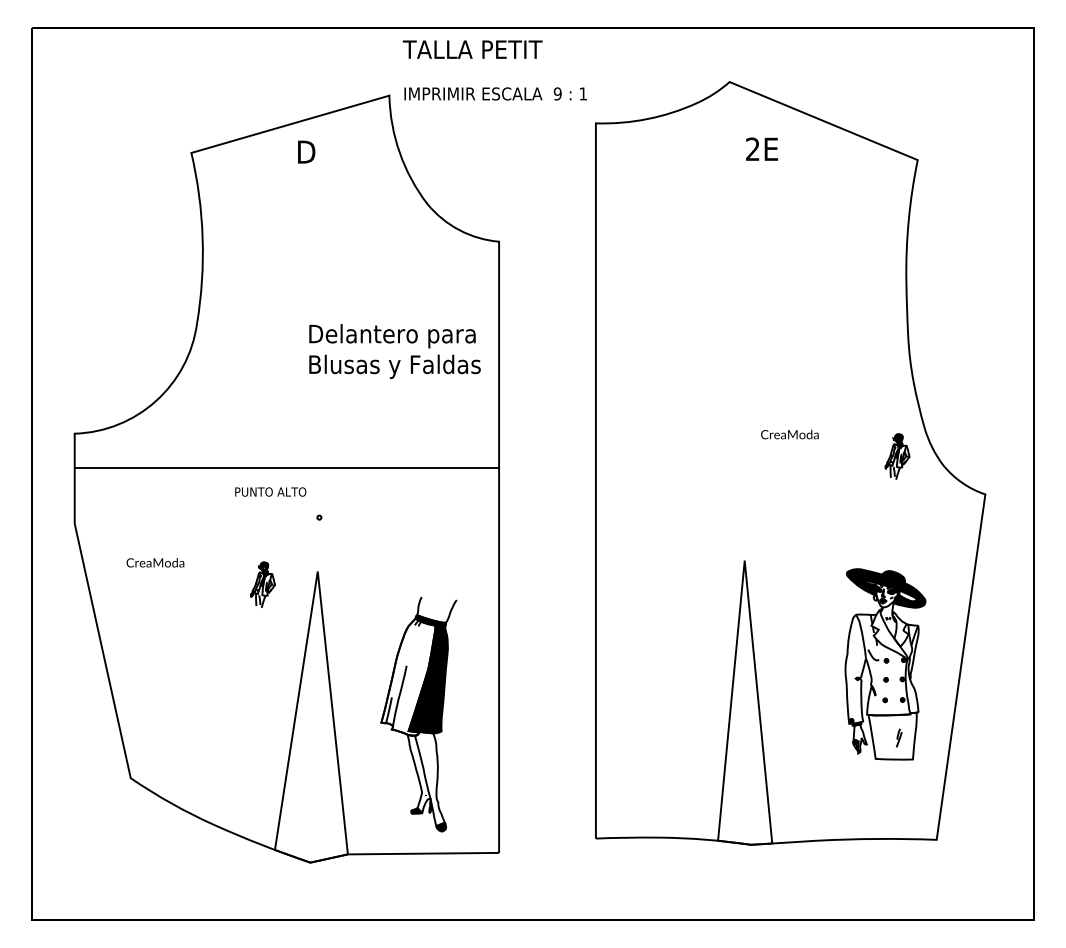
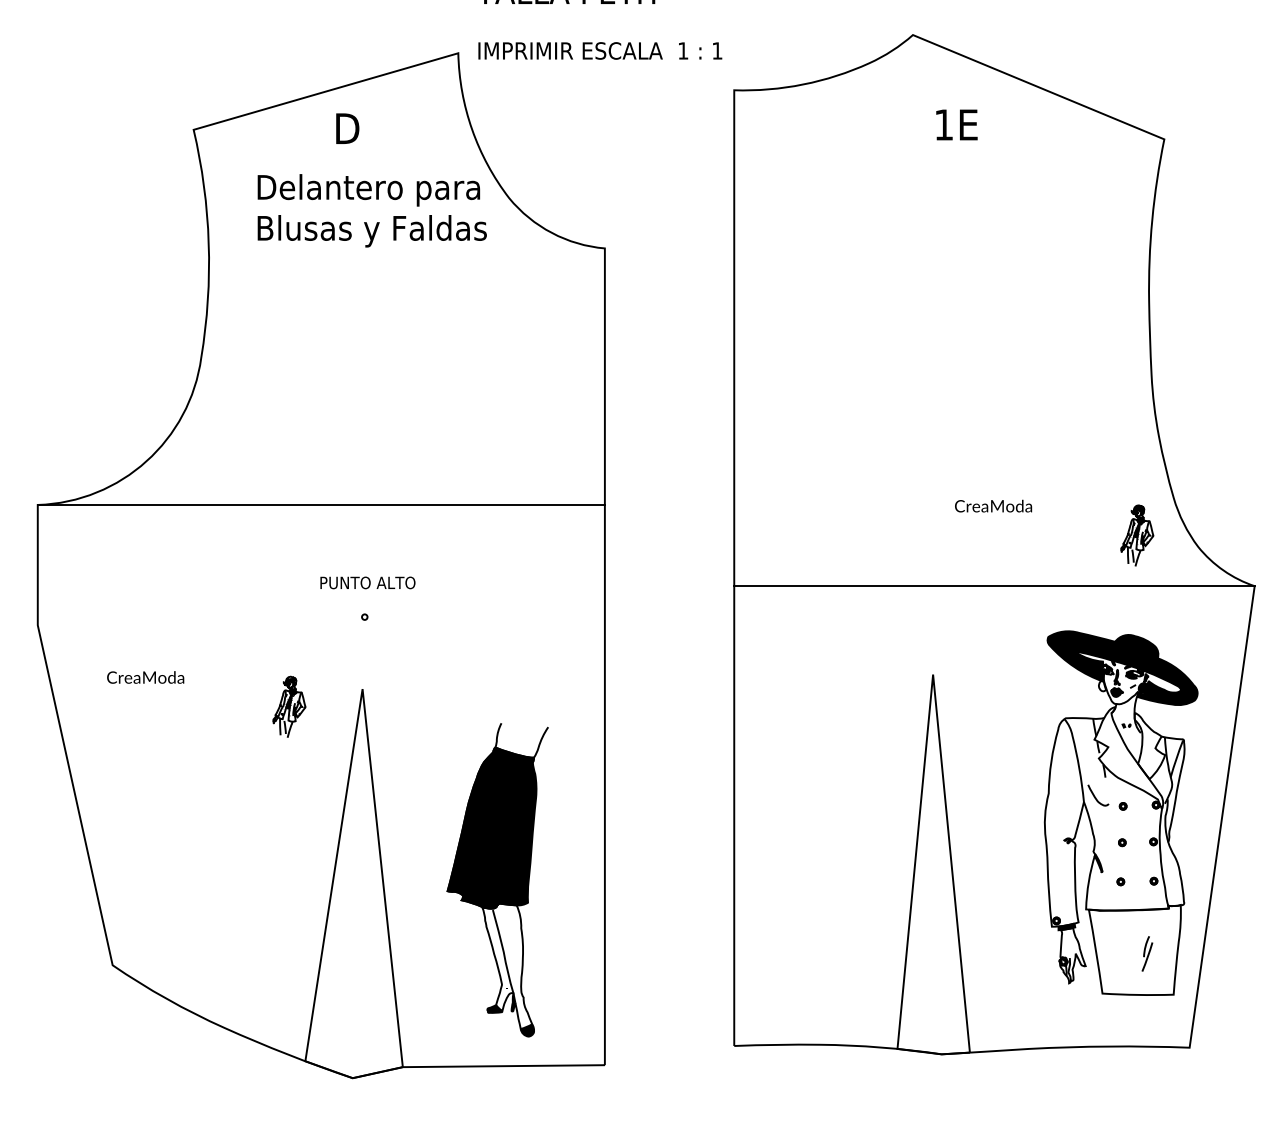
text: (557, 93) -> (682, 50), 9 -> 1
text: (752, 148) -> (943, 123), 2E -> 1E
text: (394, 351) -> (371, 210), moved
line: (286, 467) -> (320, 504), moved
text: (270, 491) -> (367, 582), moved
line: (790, 494) -> (994, 586), added
part: (885, 664) -> (1121, 813), size x1.43
fill: (408, 676) -> (483, 829), added

